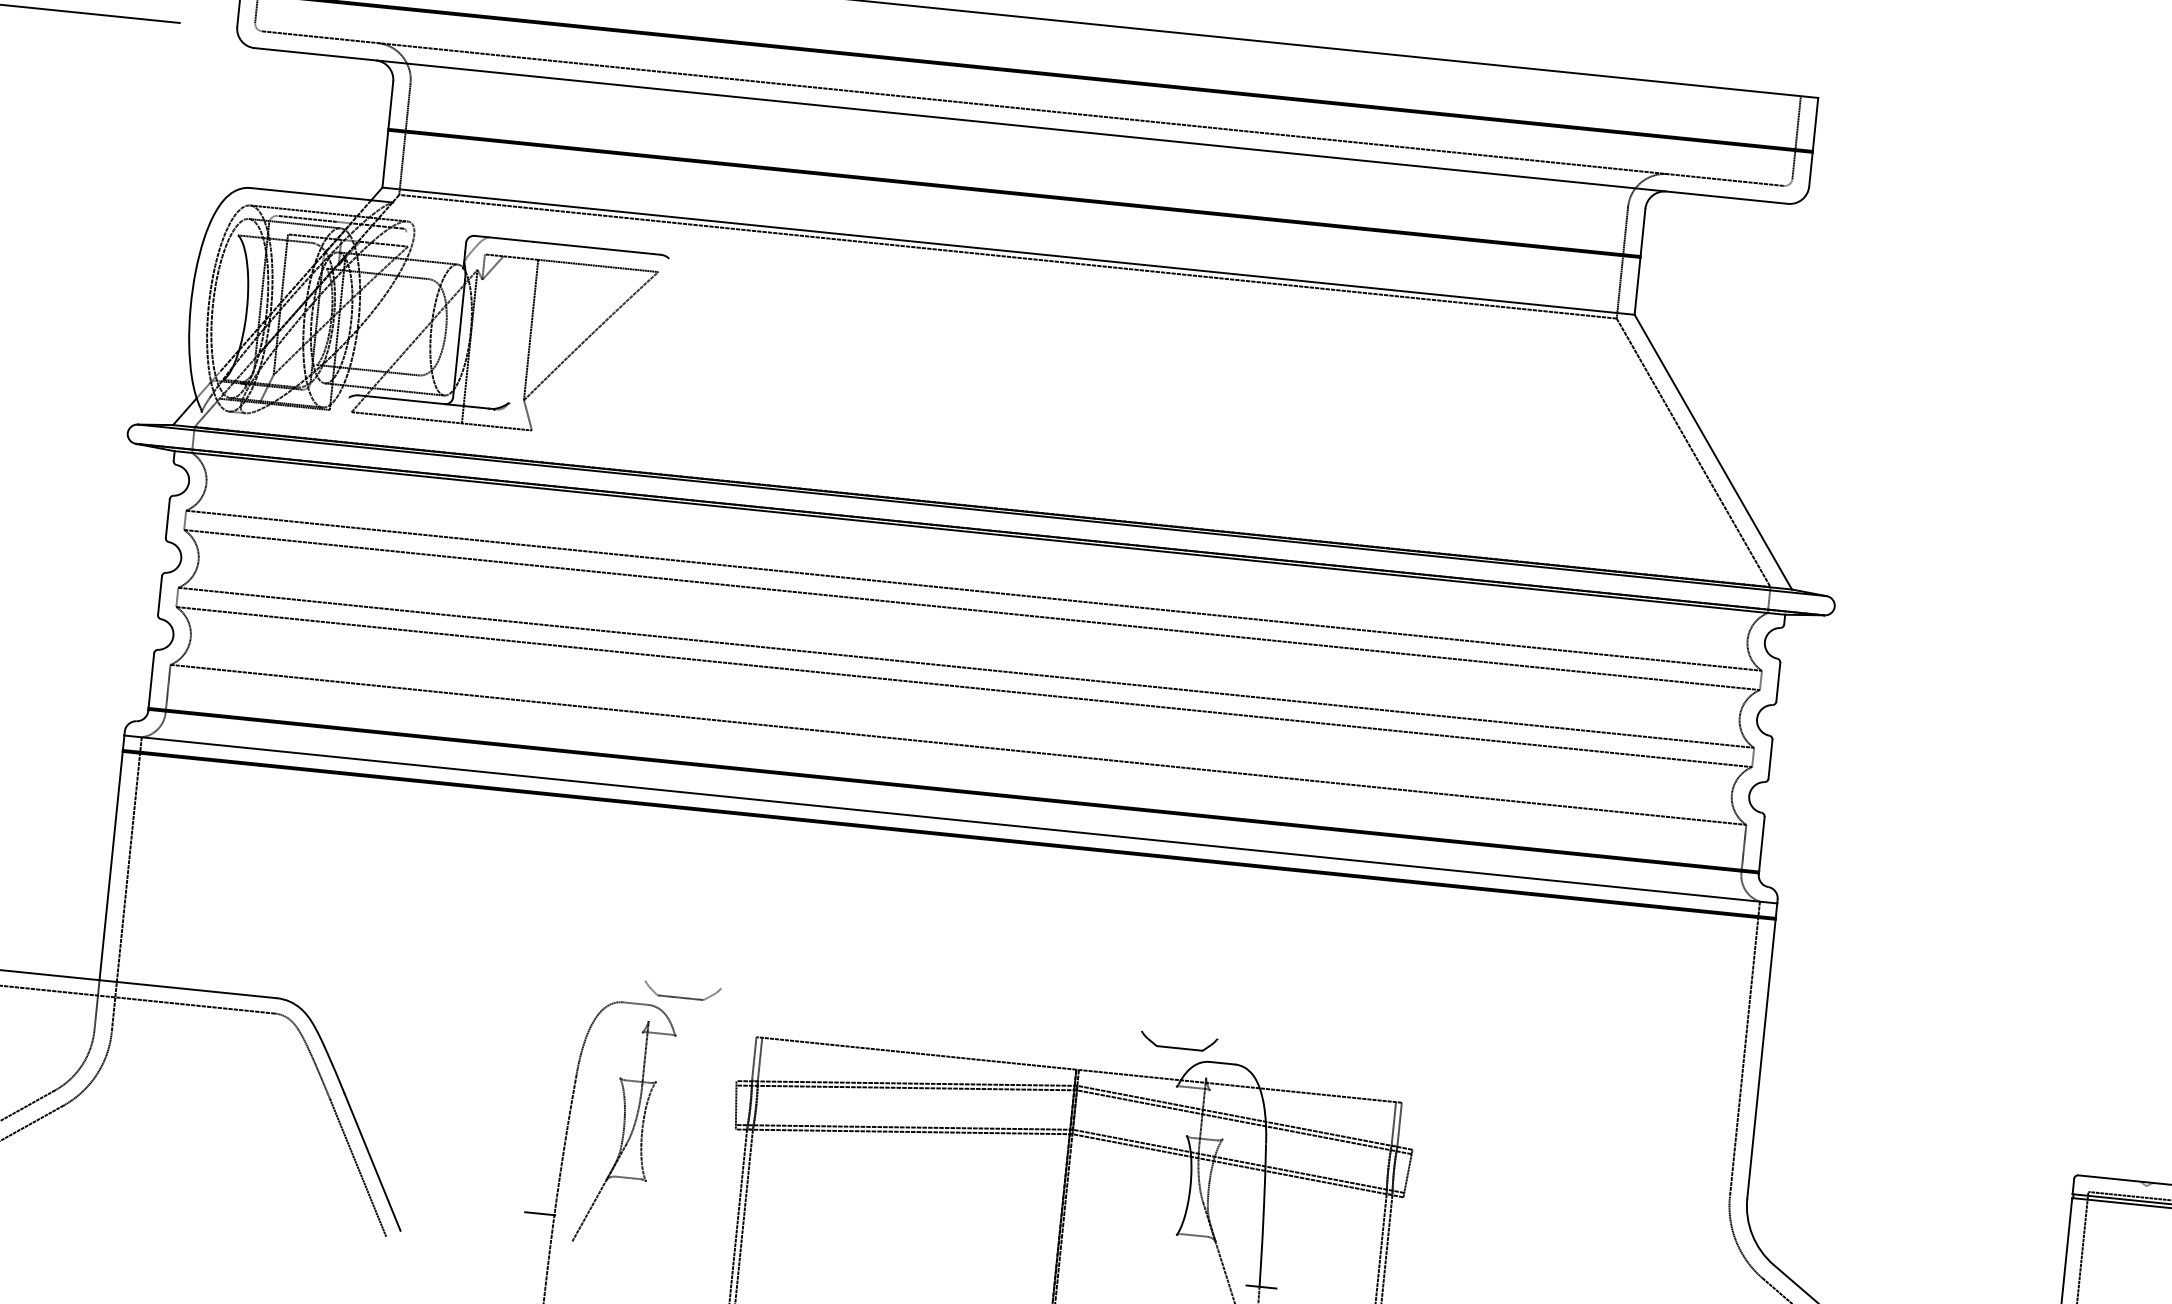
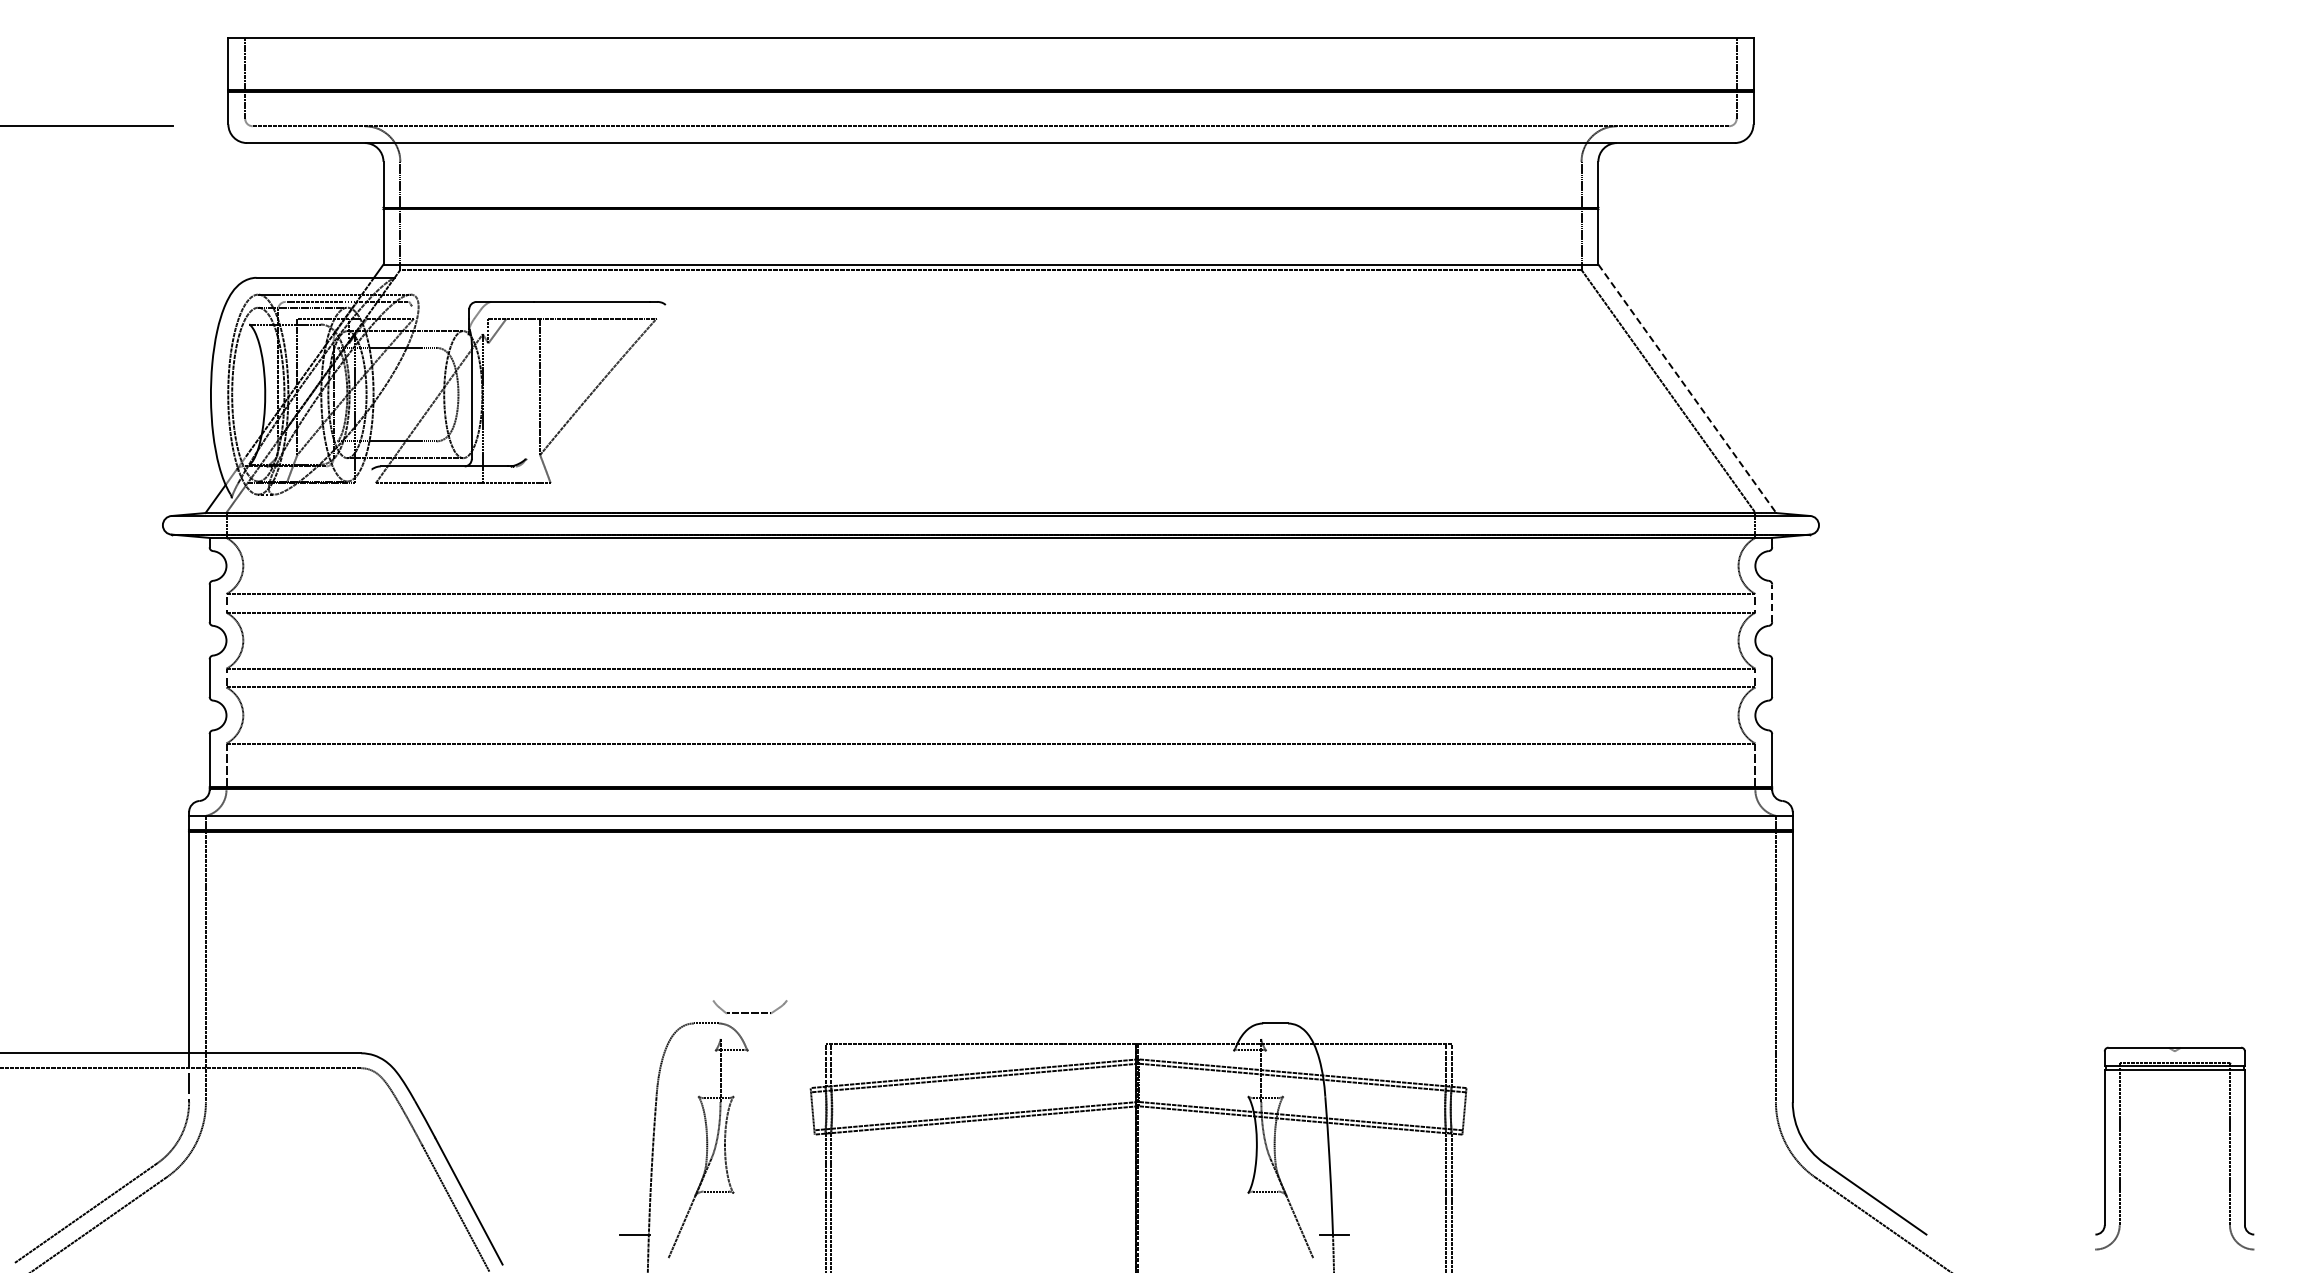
line: (1713, 451) -> (1687, 388), solid -> dashed
line: (1778, 682) -> (1772, 603), solid -> dashed
part: (1178, 1042) -> (1231, 1007), removed

